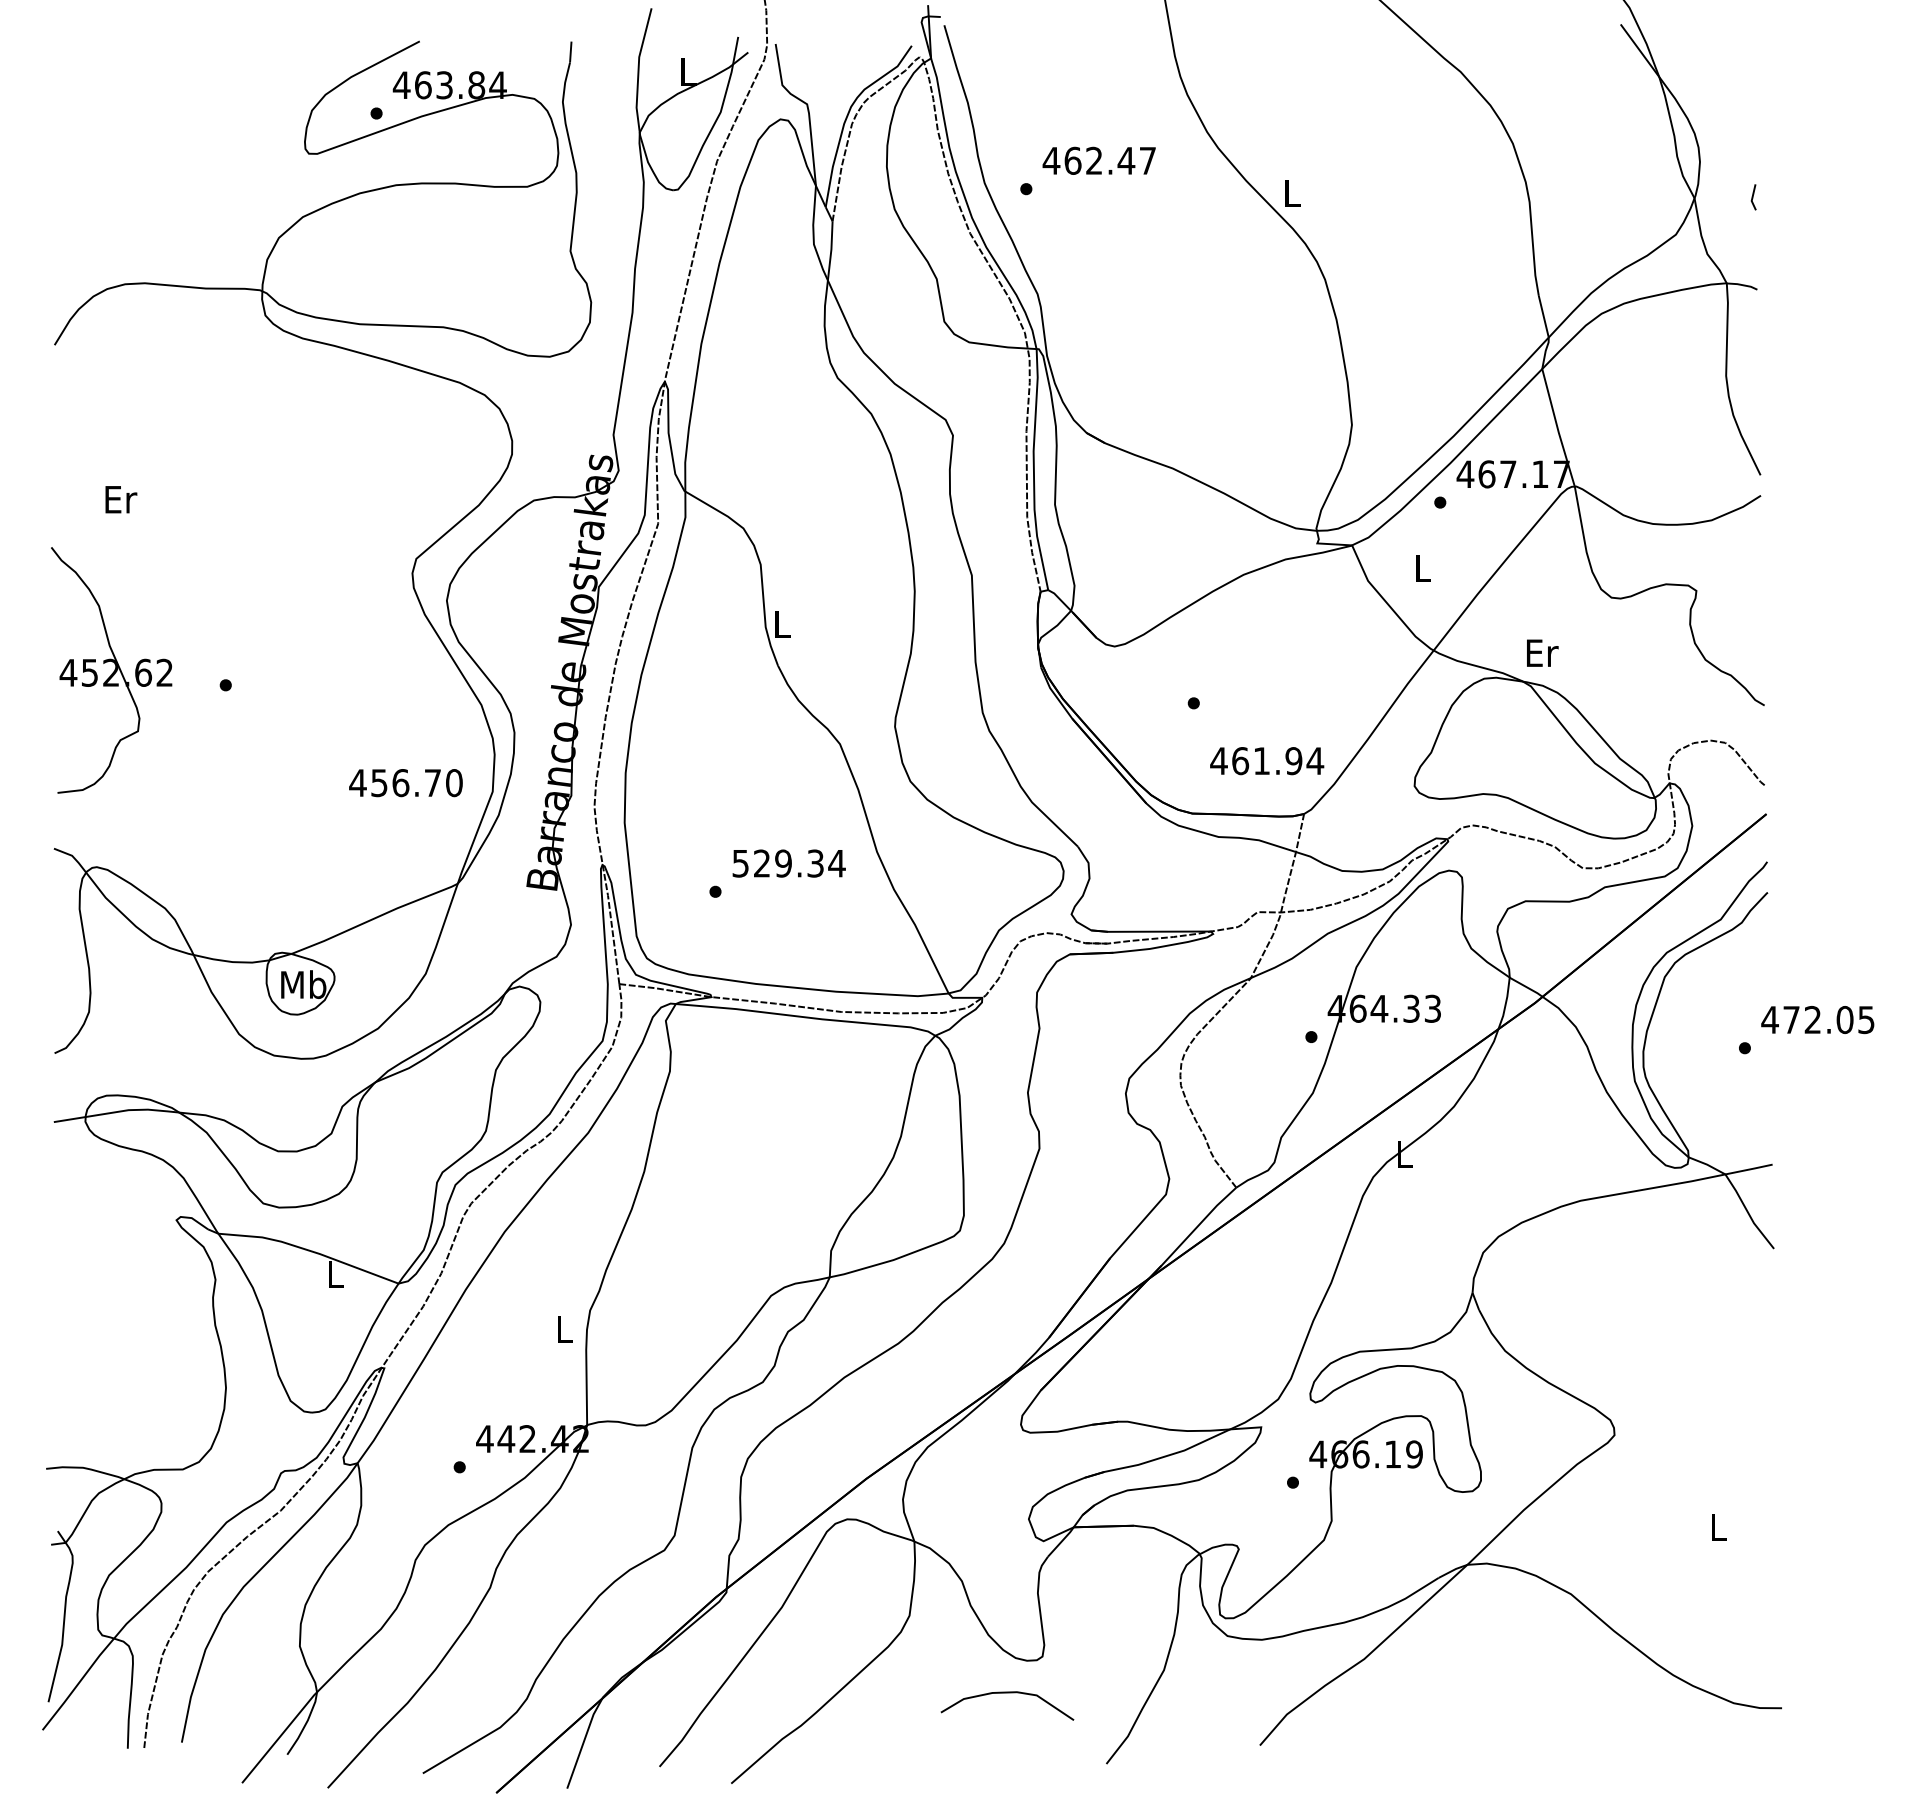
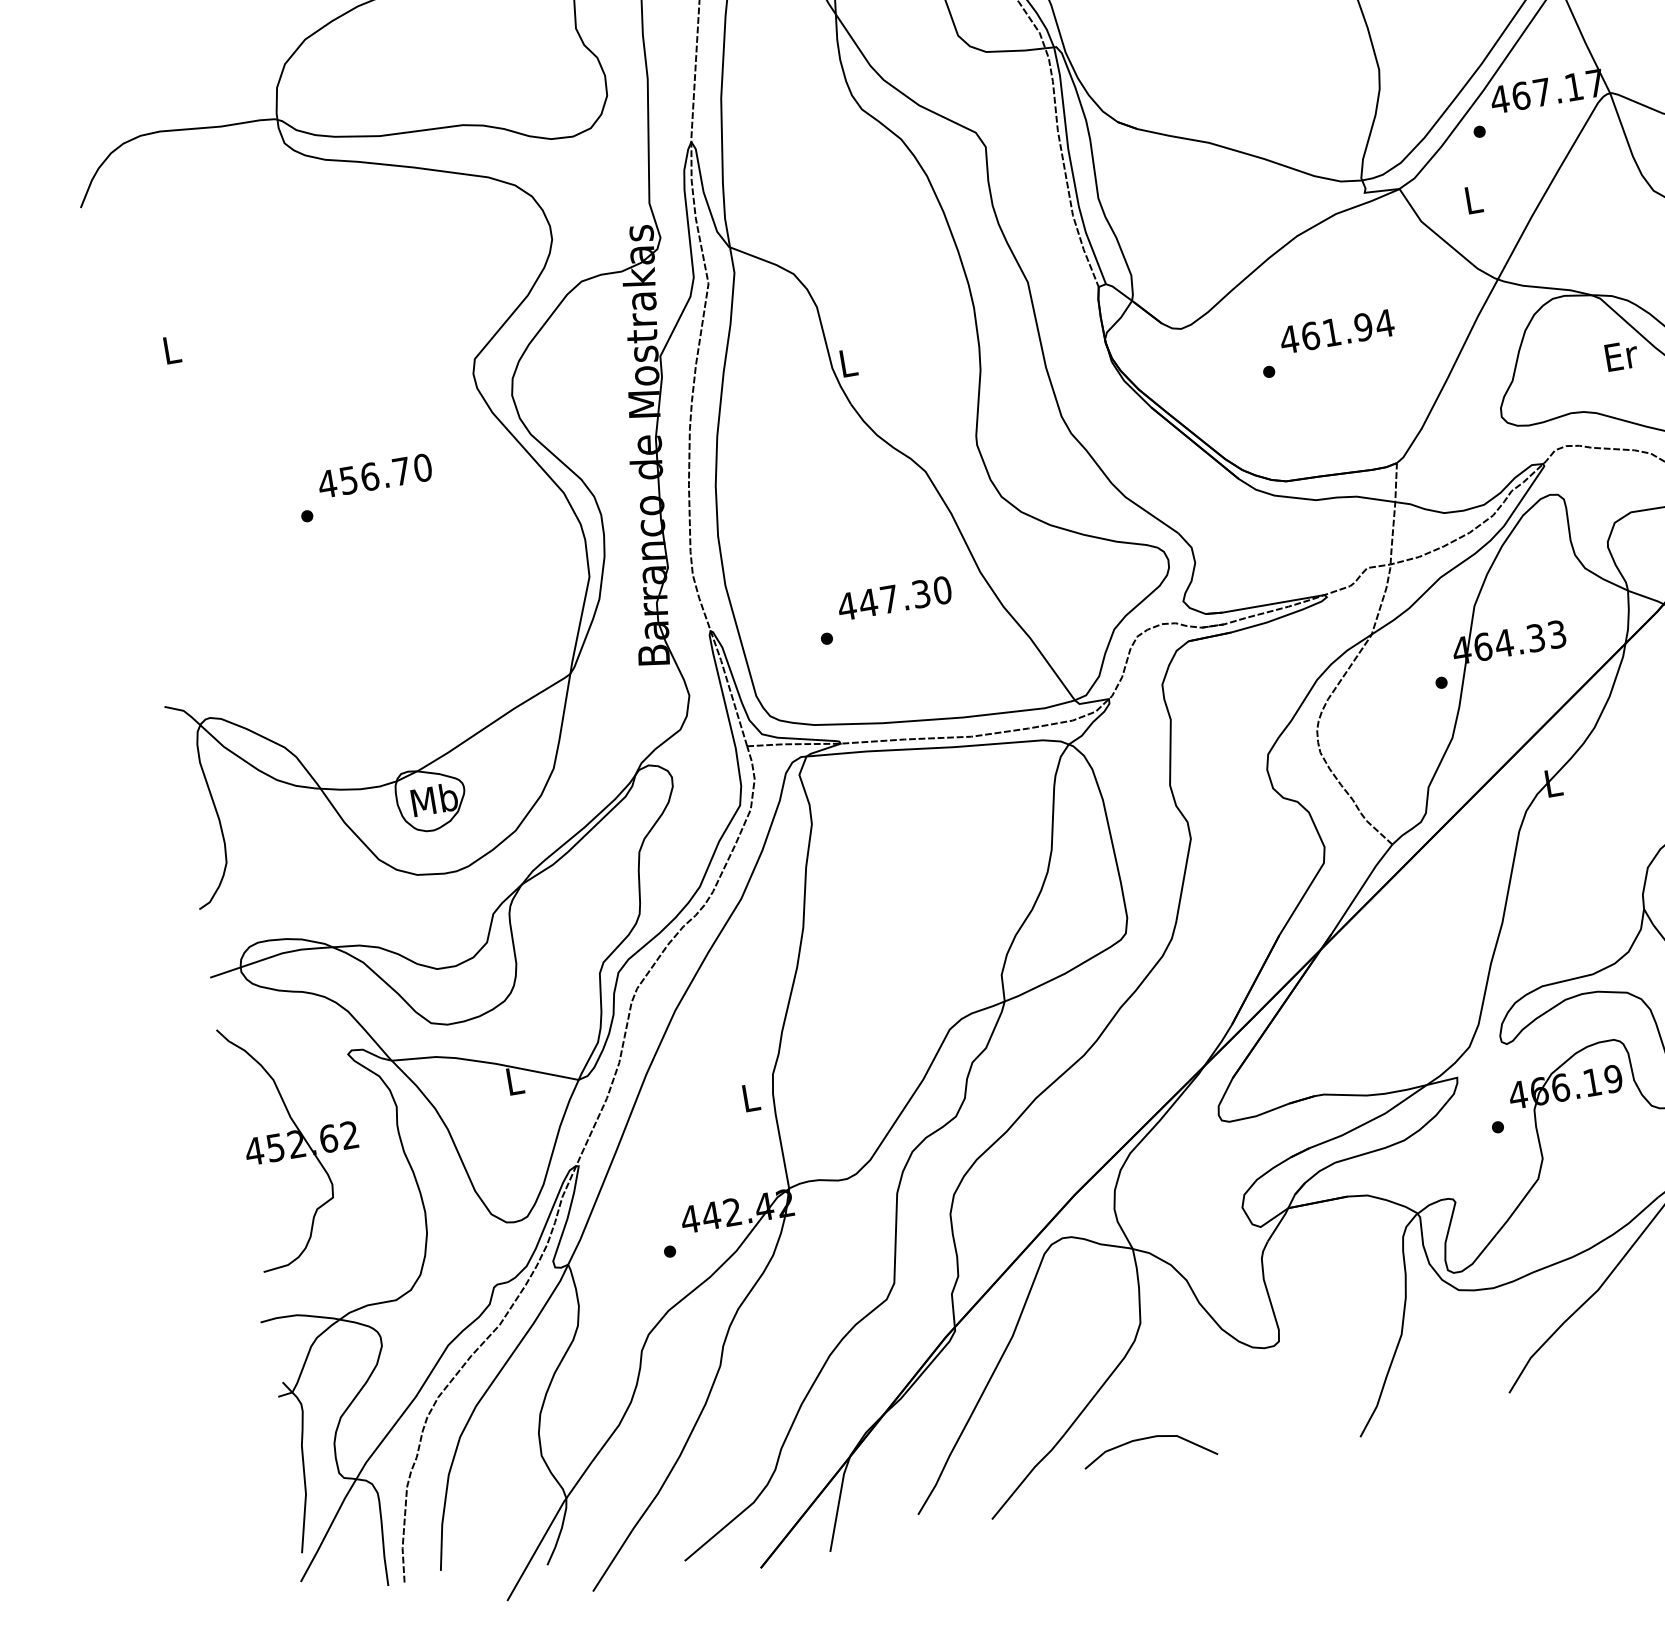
text: (121, 499) -> (172, 349), Er -> L
text: (1542, 652) -> (1621, 355), moved
part: (111, 670) -> (296, 1141), moved
text: (1267, 761) -> (1337, 332), moved
text: (405, 783) -> (374, 476), moved
text: (788, 863) -> (894, 598), 529.34 -> 447.30
curve: (1007, 1693) -> (1147, 1439), moved

